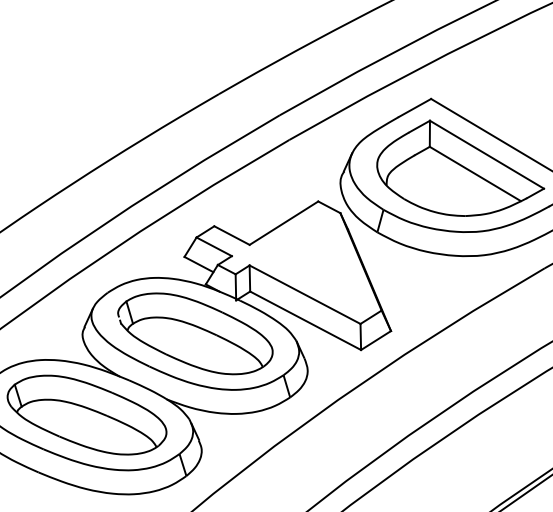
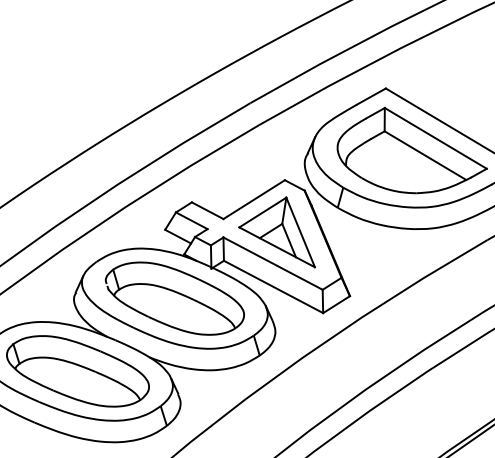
part: (308, 259) -> (276, 232), added

